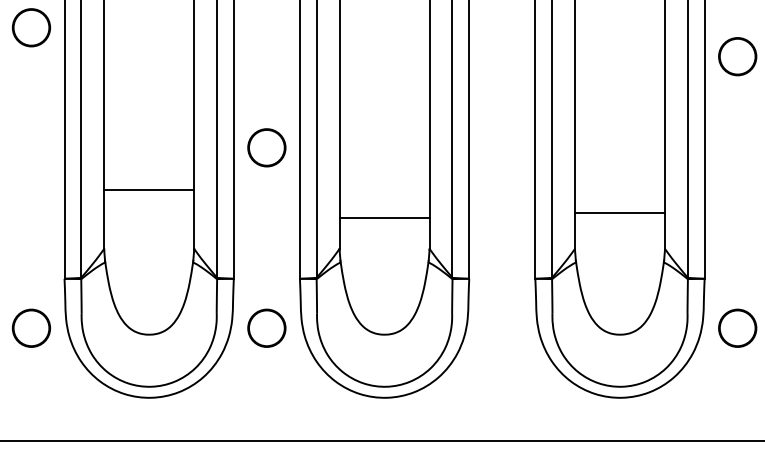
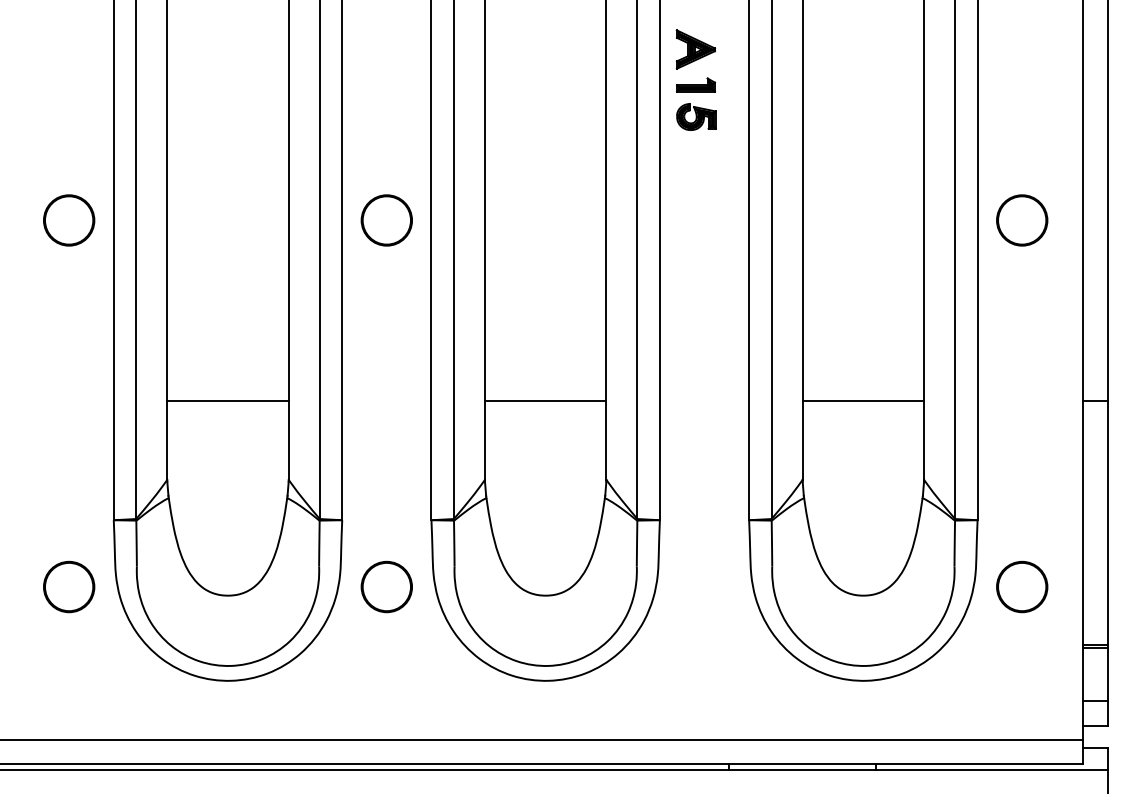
circle: (31, 27) -> (69, 220), moved
circle: (266, 147) -> (386, 220), moved
line: (620, 213) -> (863, 400), moved
line: (384, 218) -> (545, 400), moved

